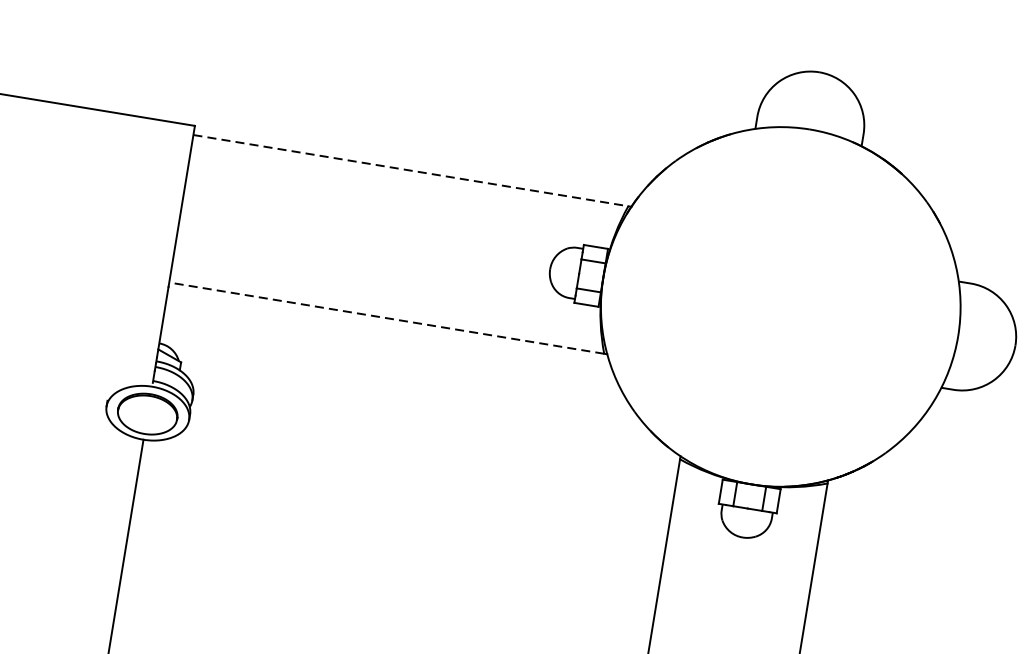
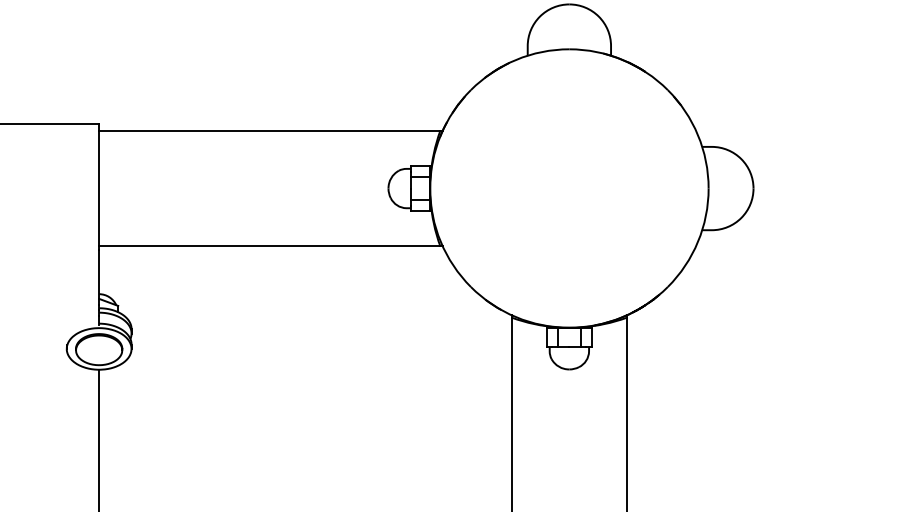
line: (410, 170) -> (269, 130), dashed -> solid
line: (386, 318) -> (269, 246), dashed -> solid

